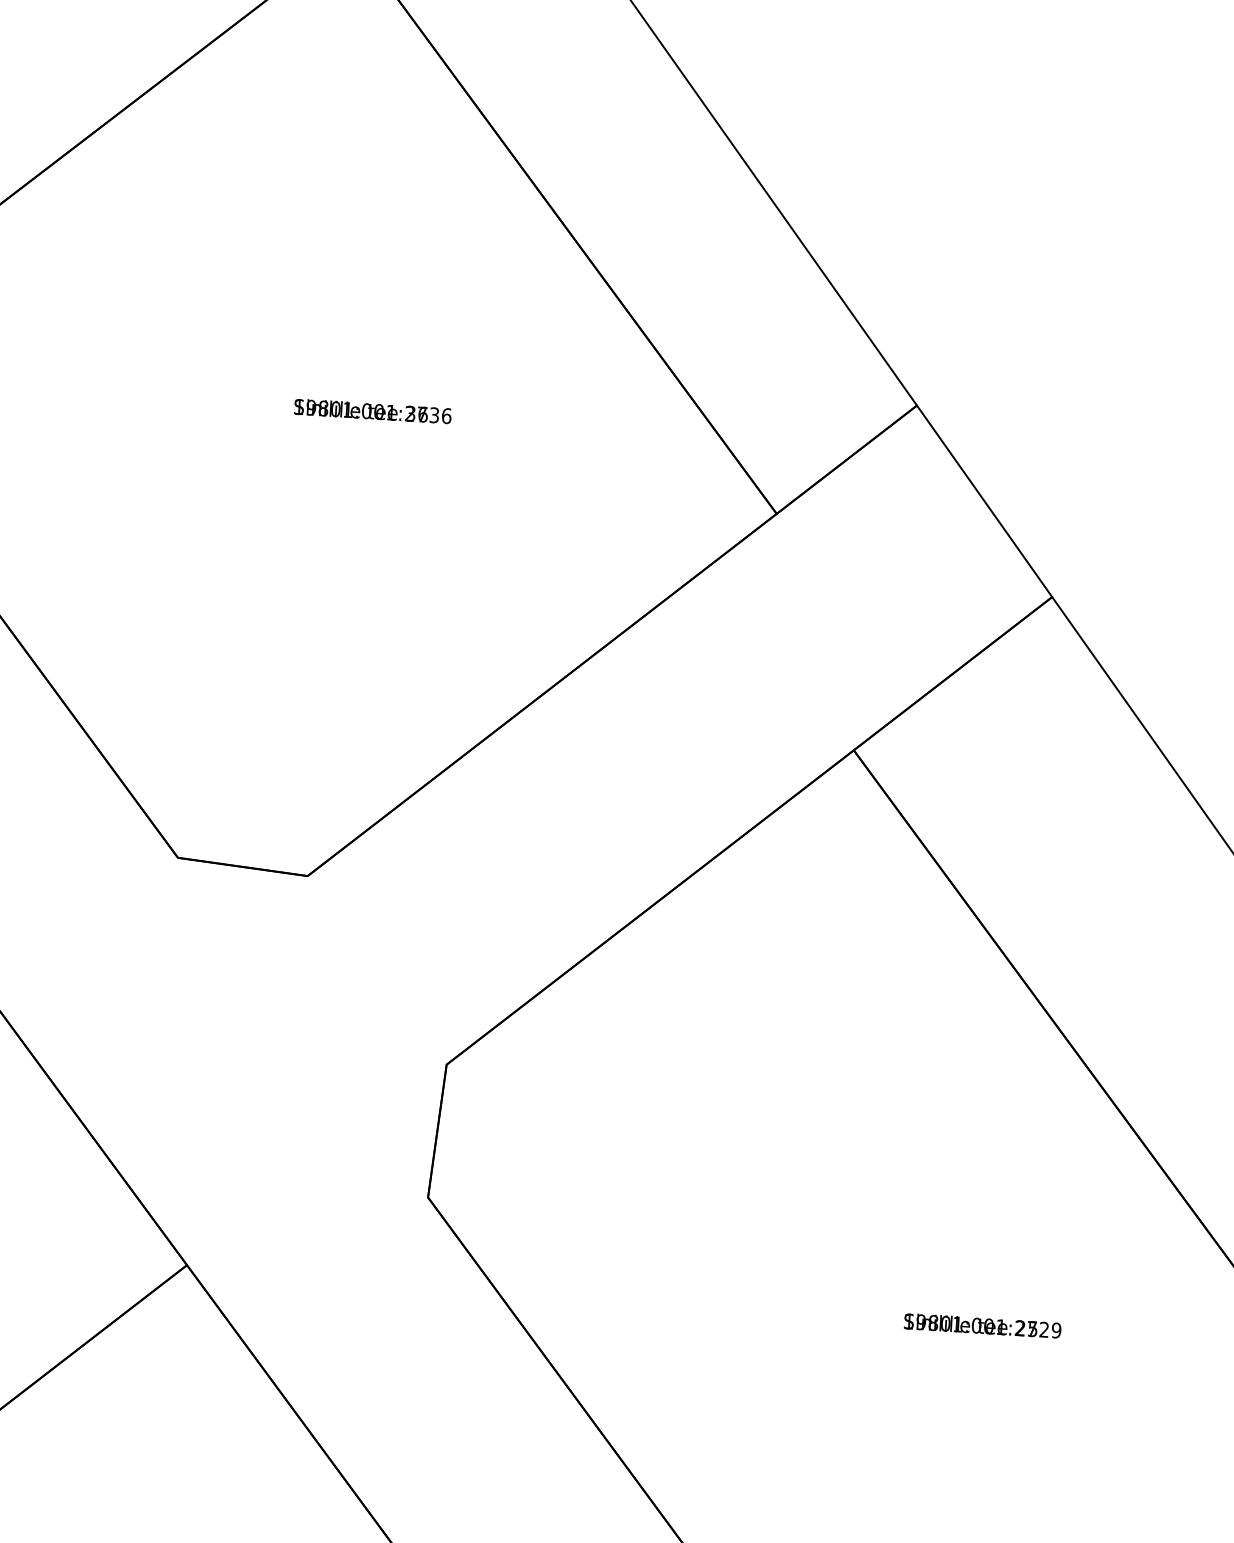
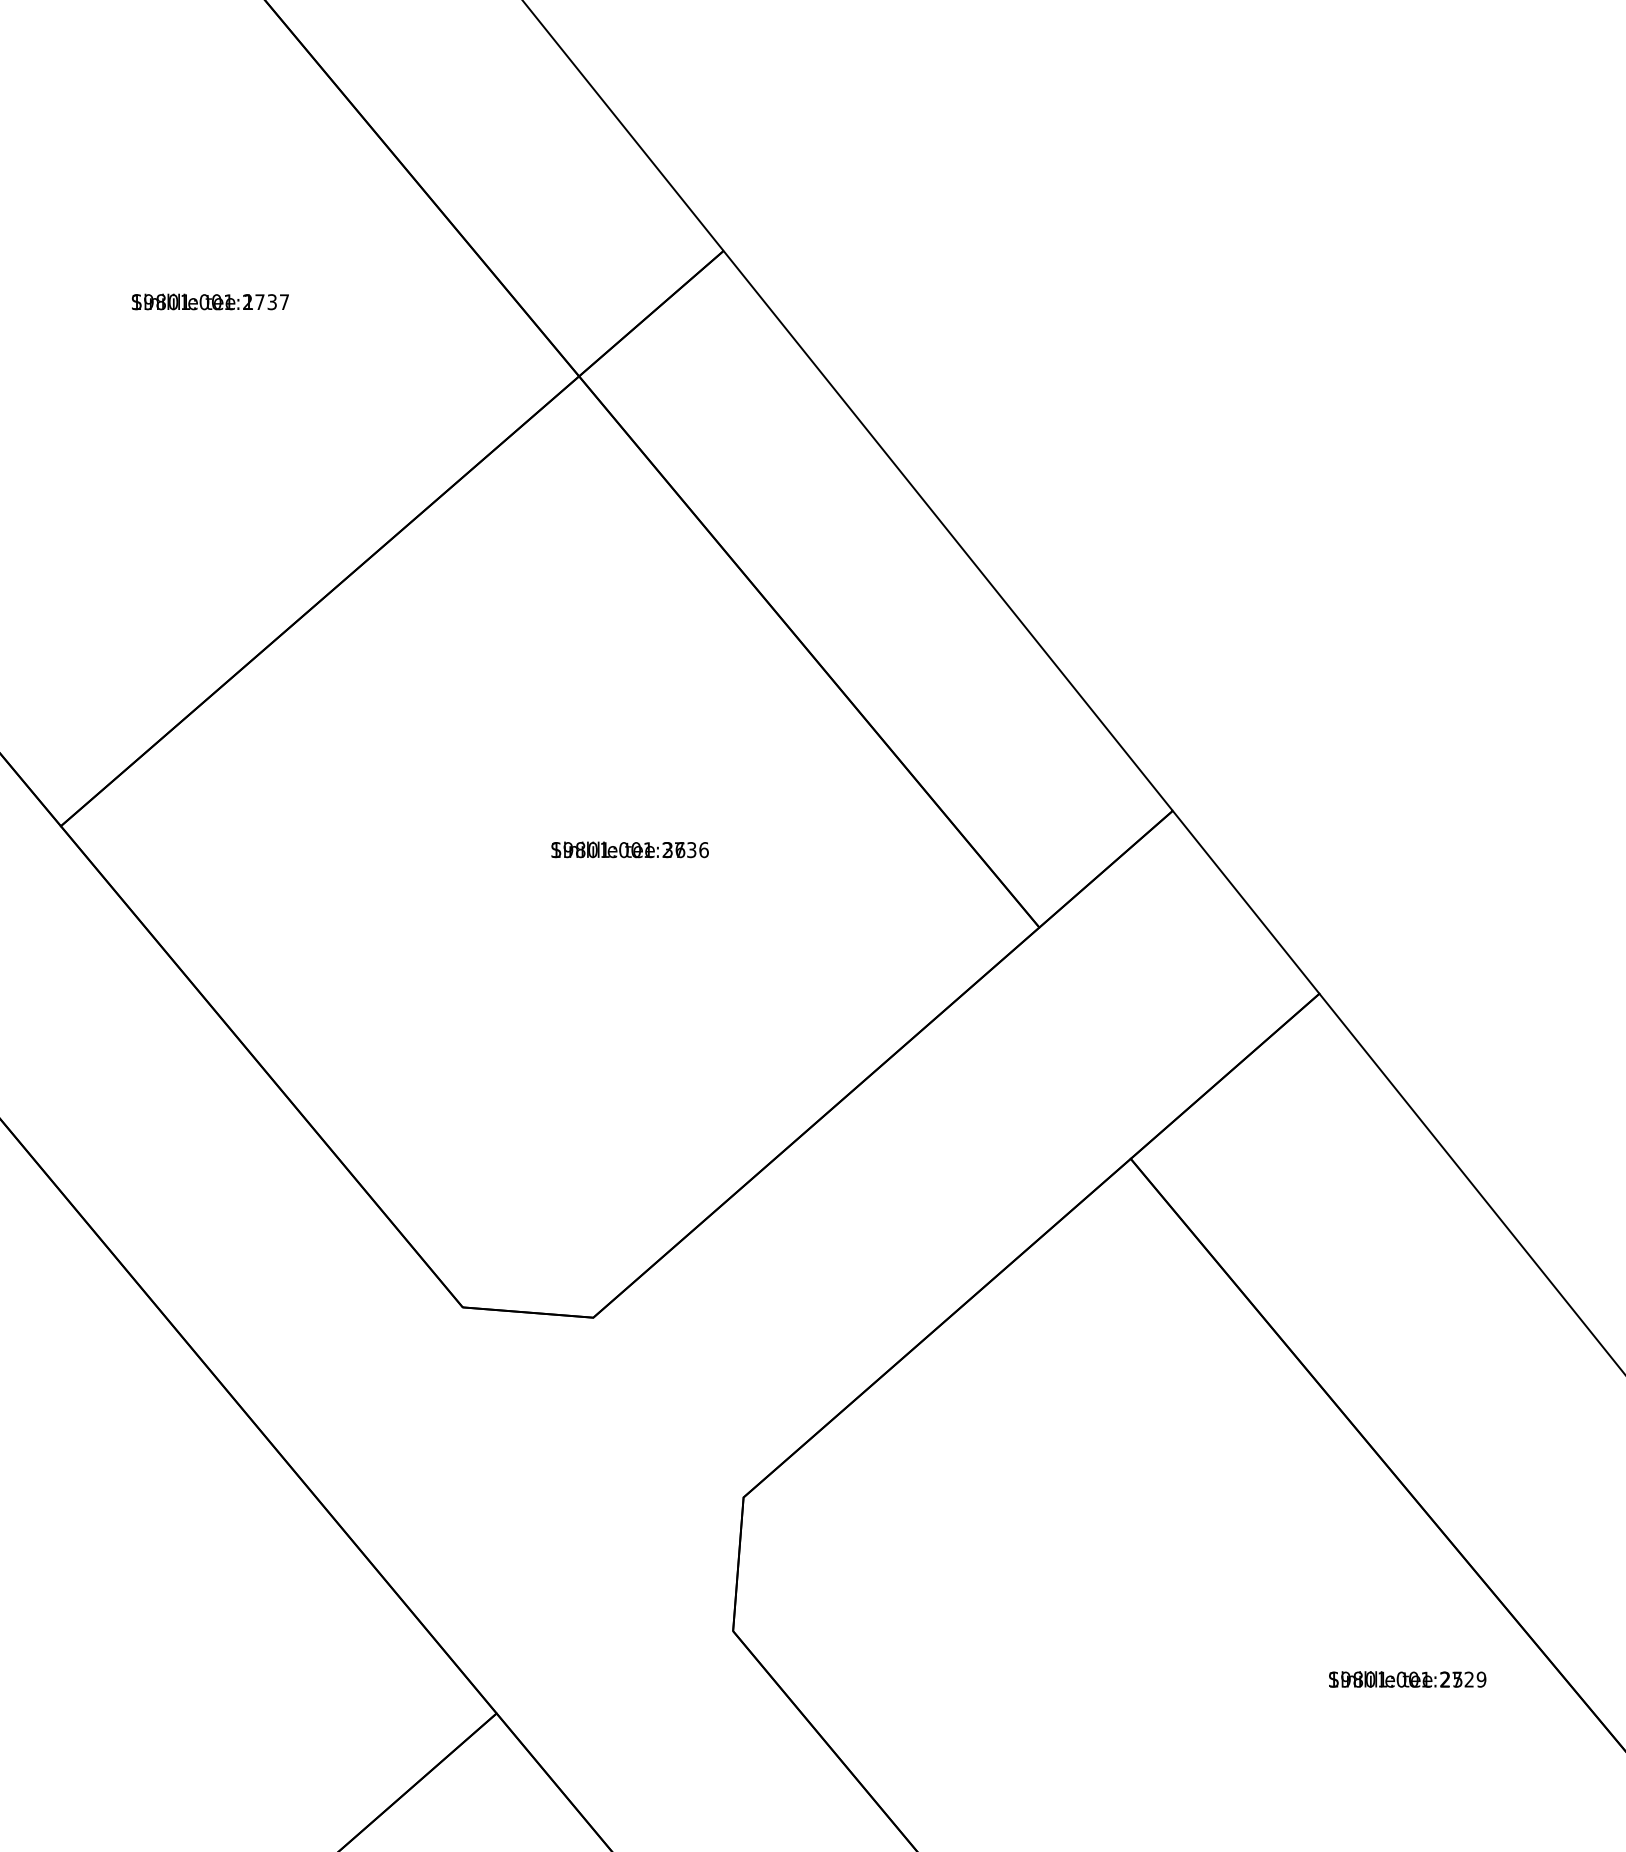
text: (982, 1325) -> (1407, 1679), moved

